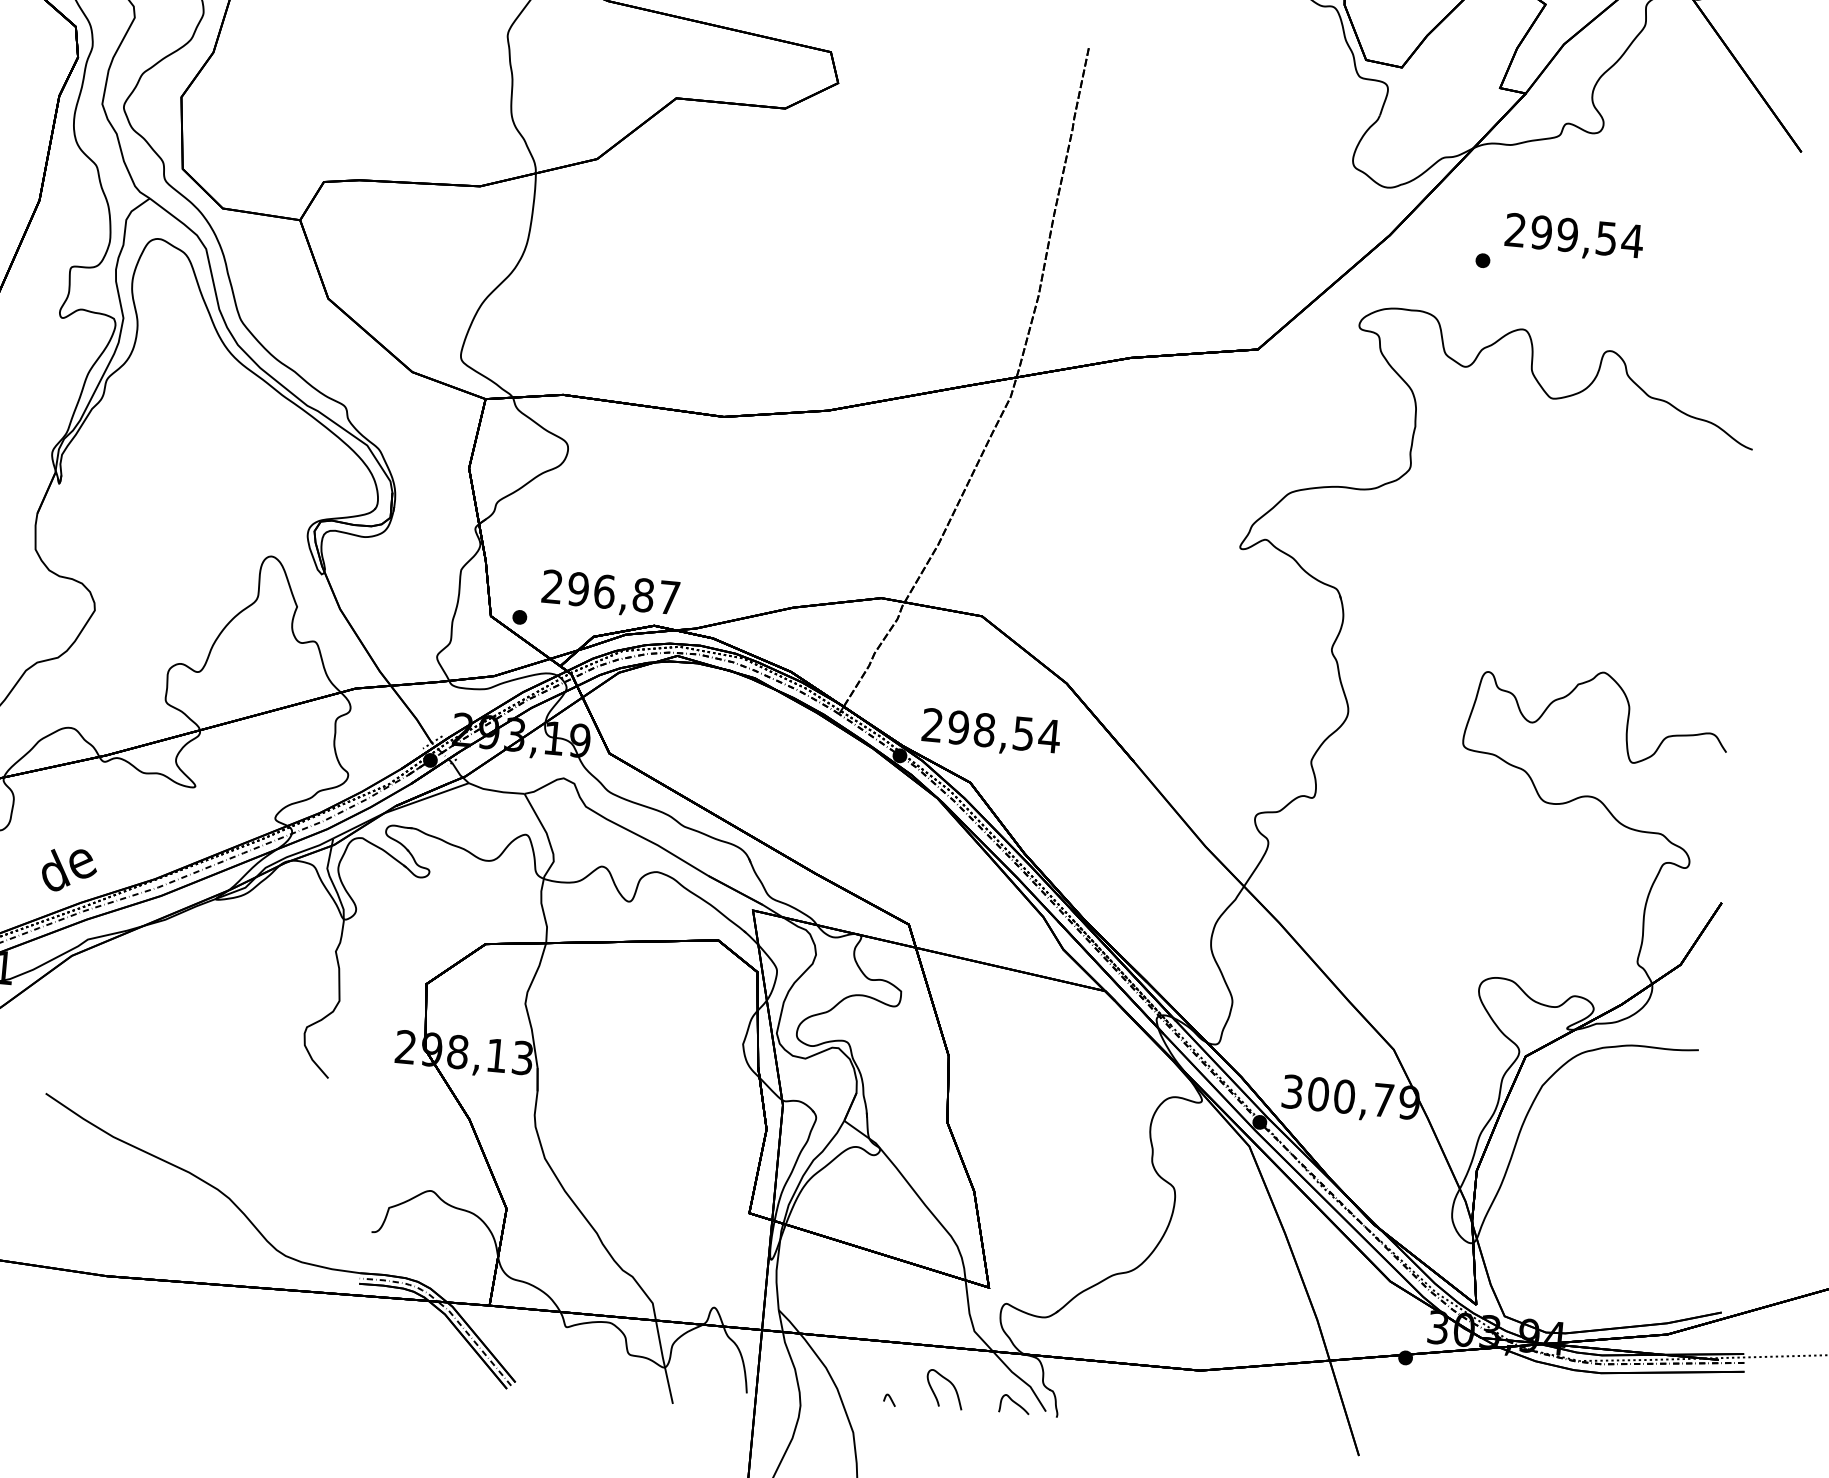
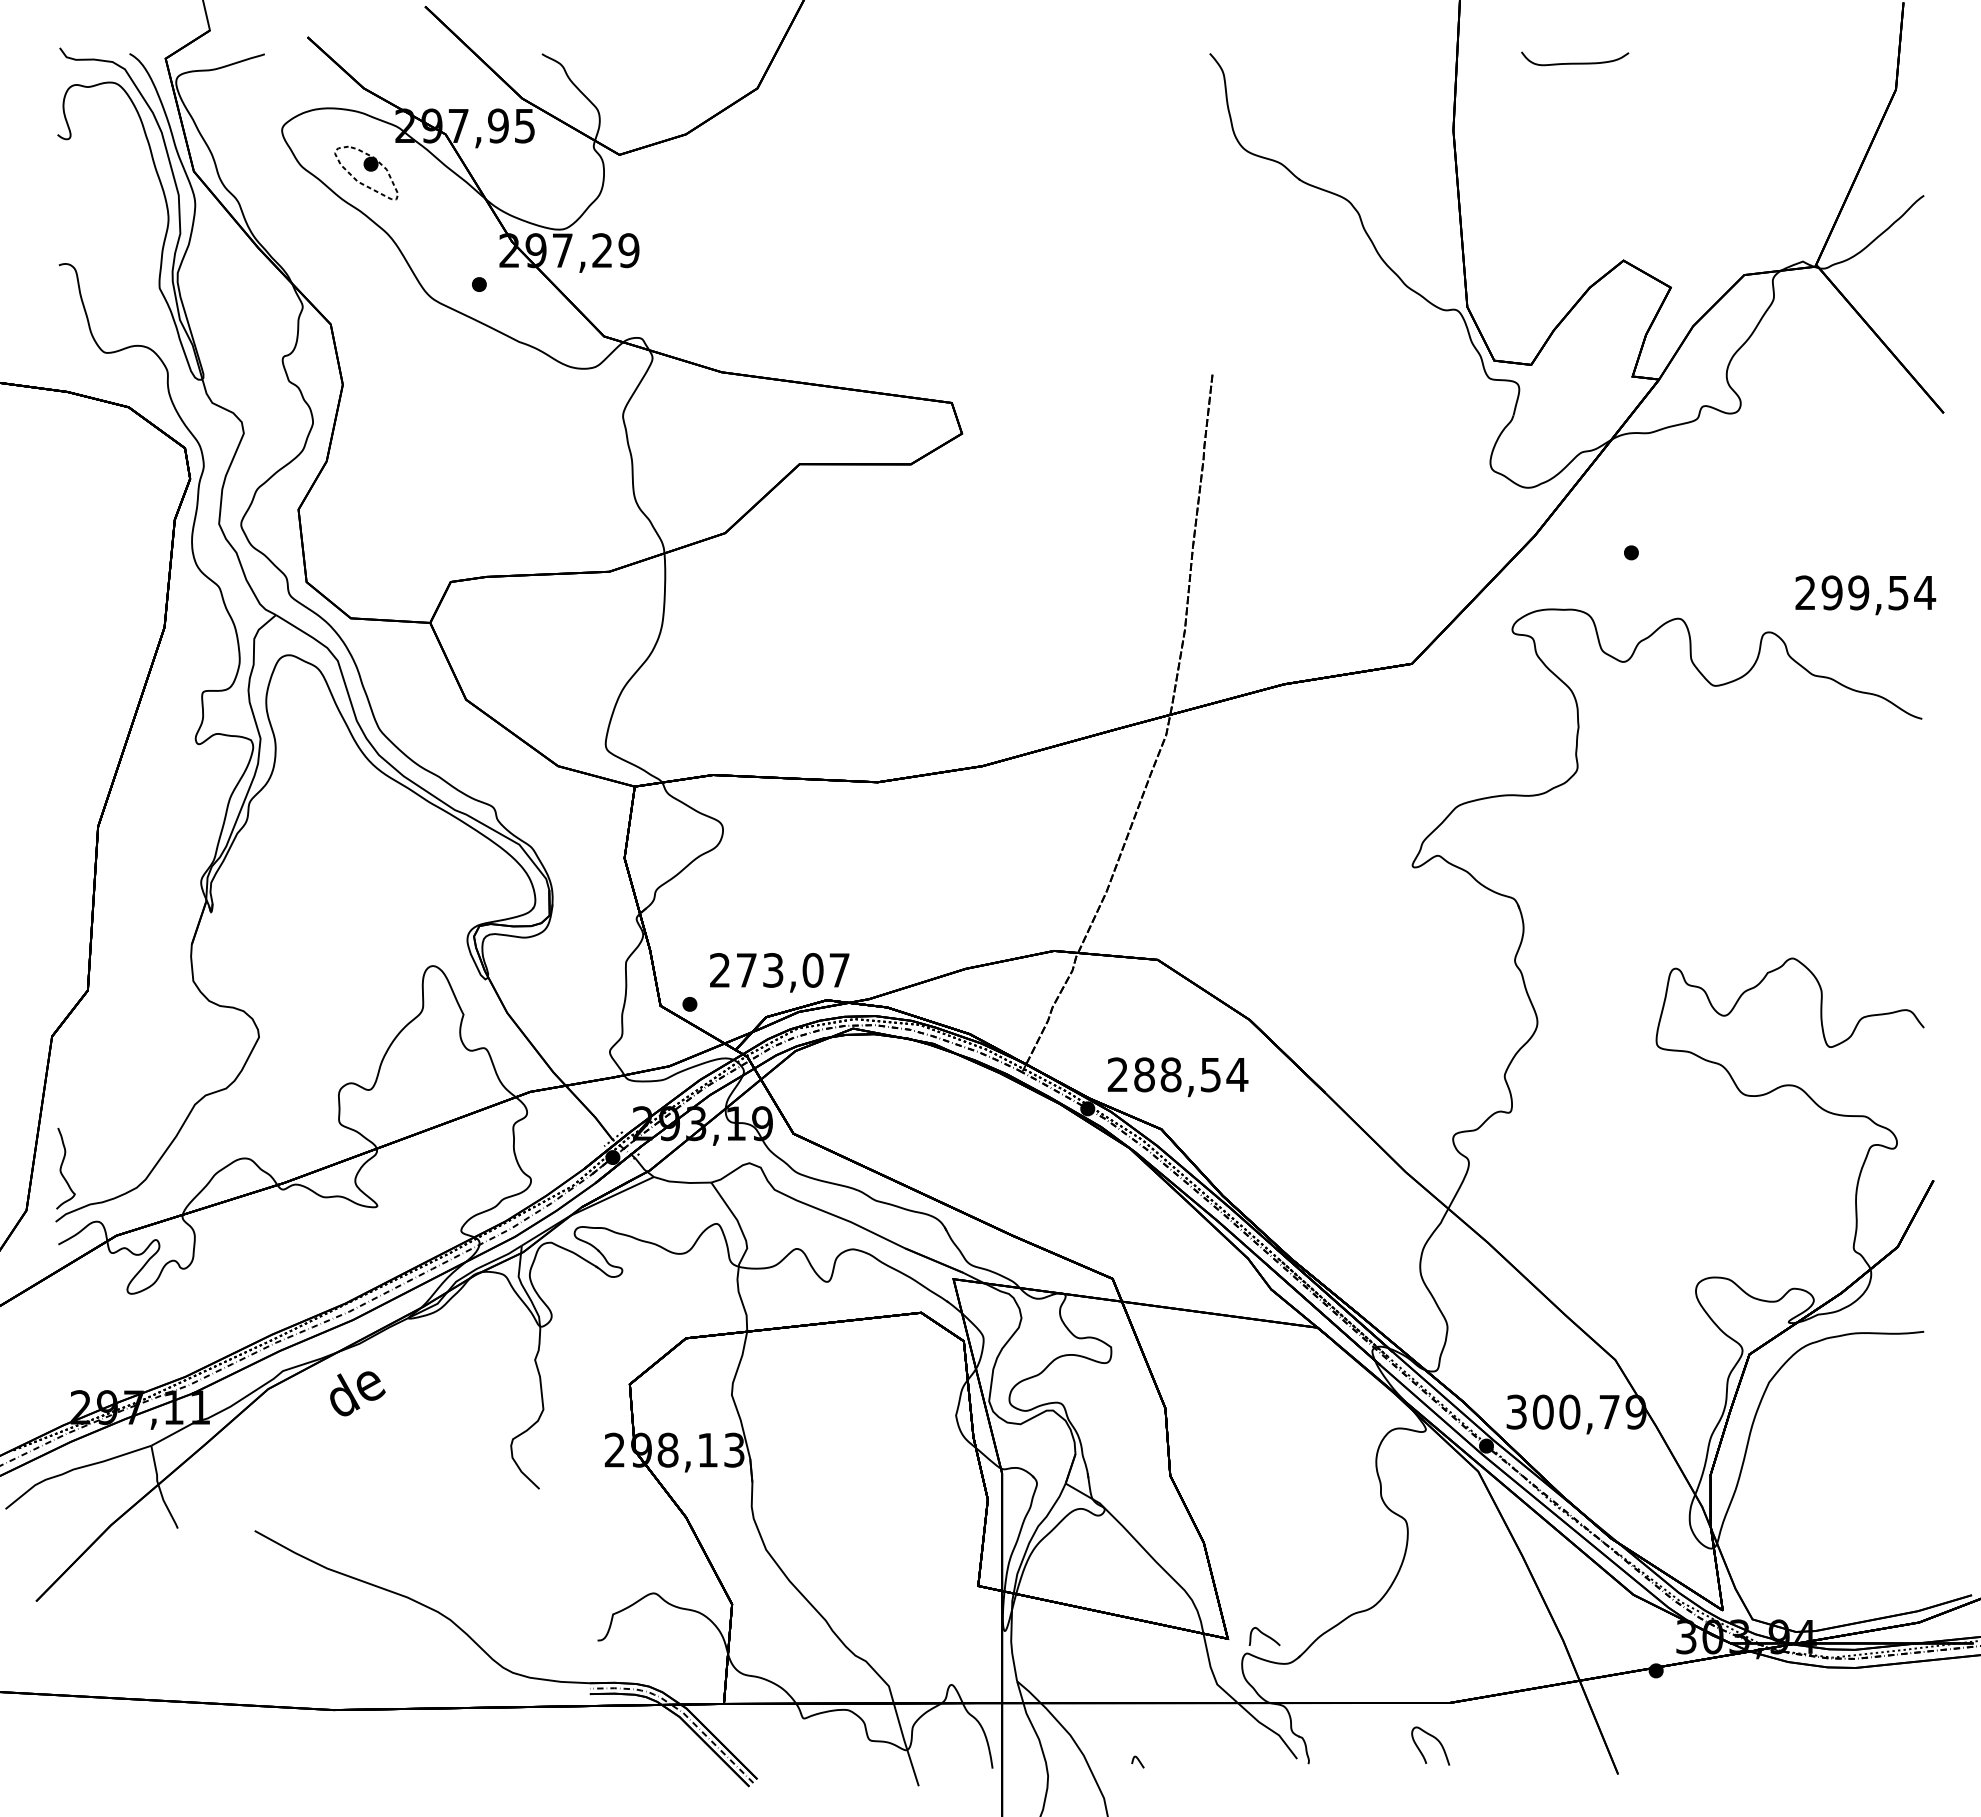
text: (1574, 238) -> (1865, 595), moved
text: (610, 592) -> (779, 970), 296,87 -> 273,07
text: (958, 727) -> (1144, 1074), 298,54 -> 288,54
text: (69, 870) -> (357, 1393), moved
curve: (950, 1383) -> (1435, 1739), moved
curve: (1014, 1403) -> (1264, 1635), moved

